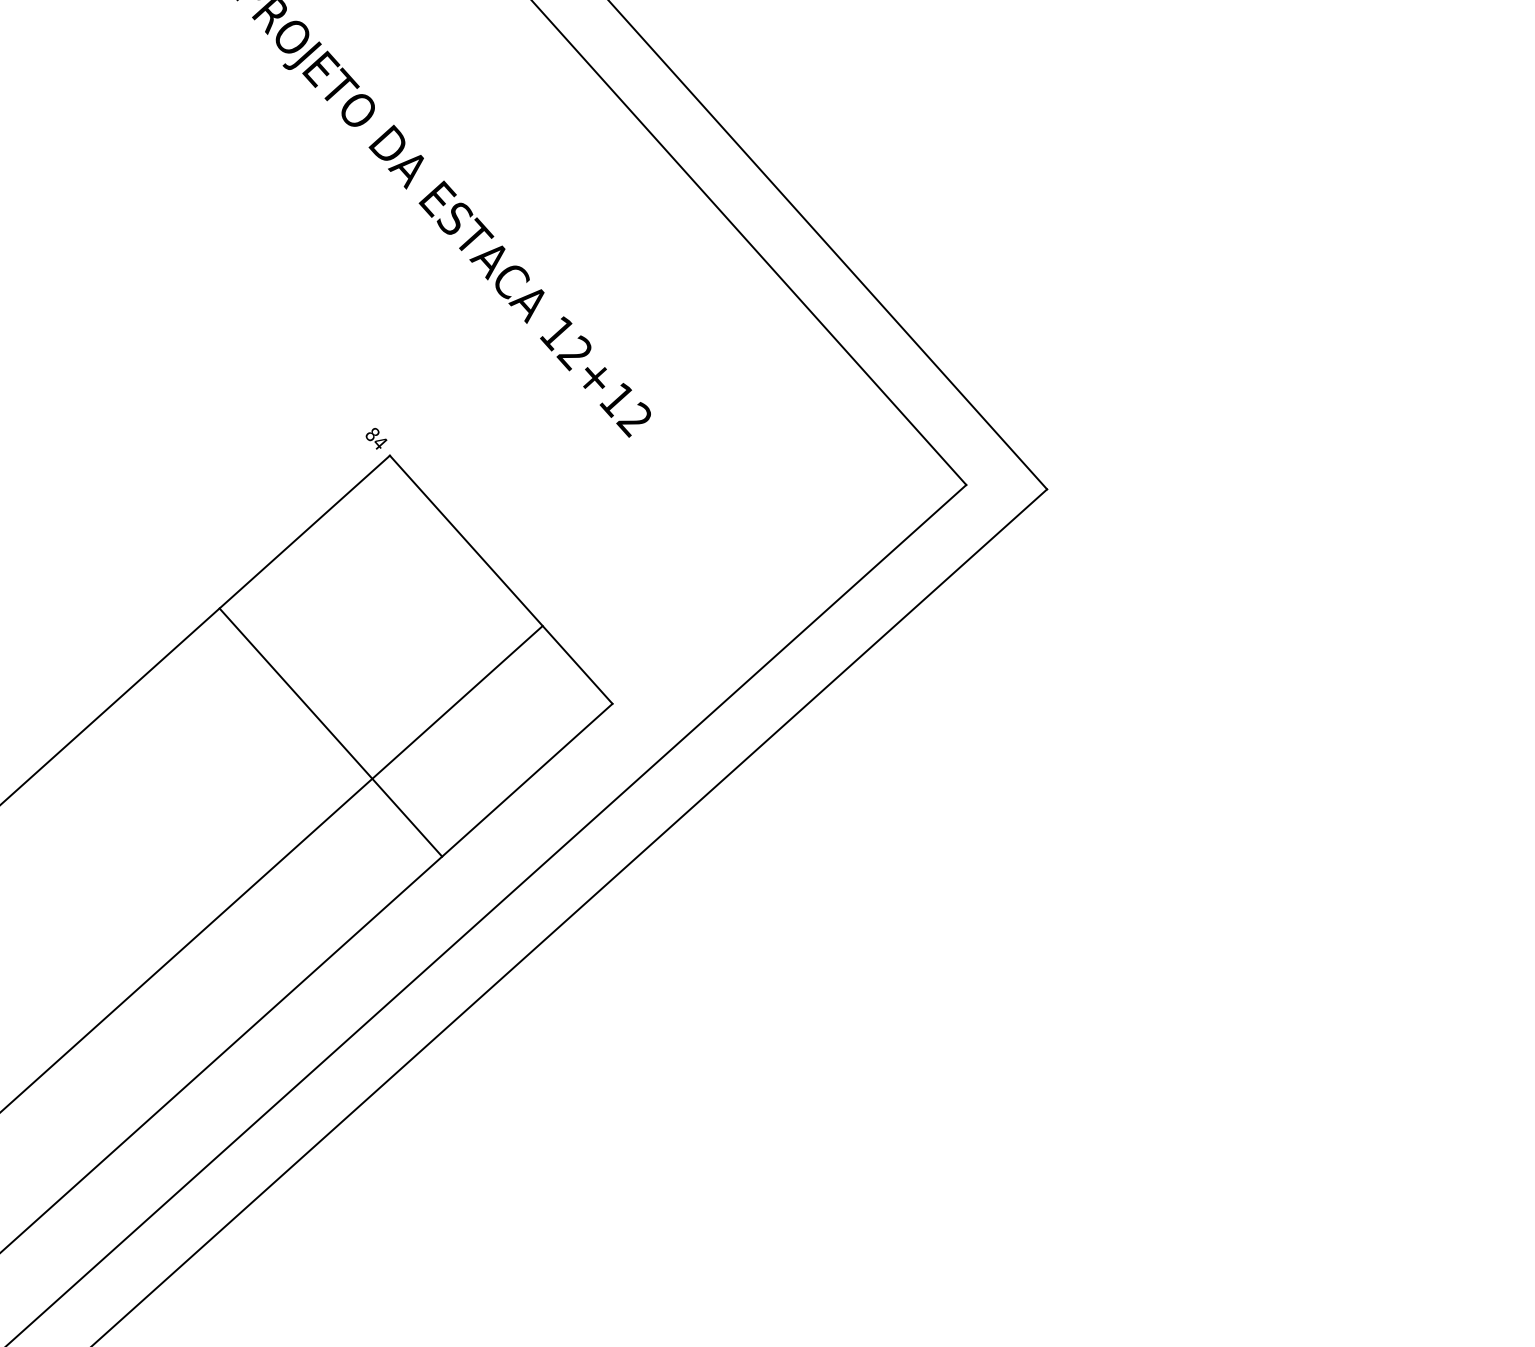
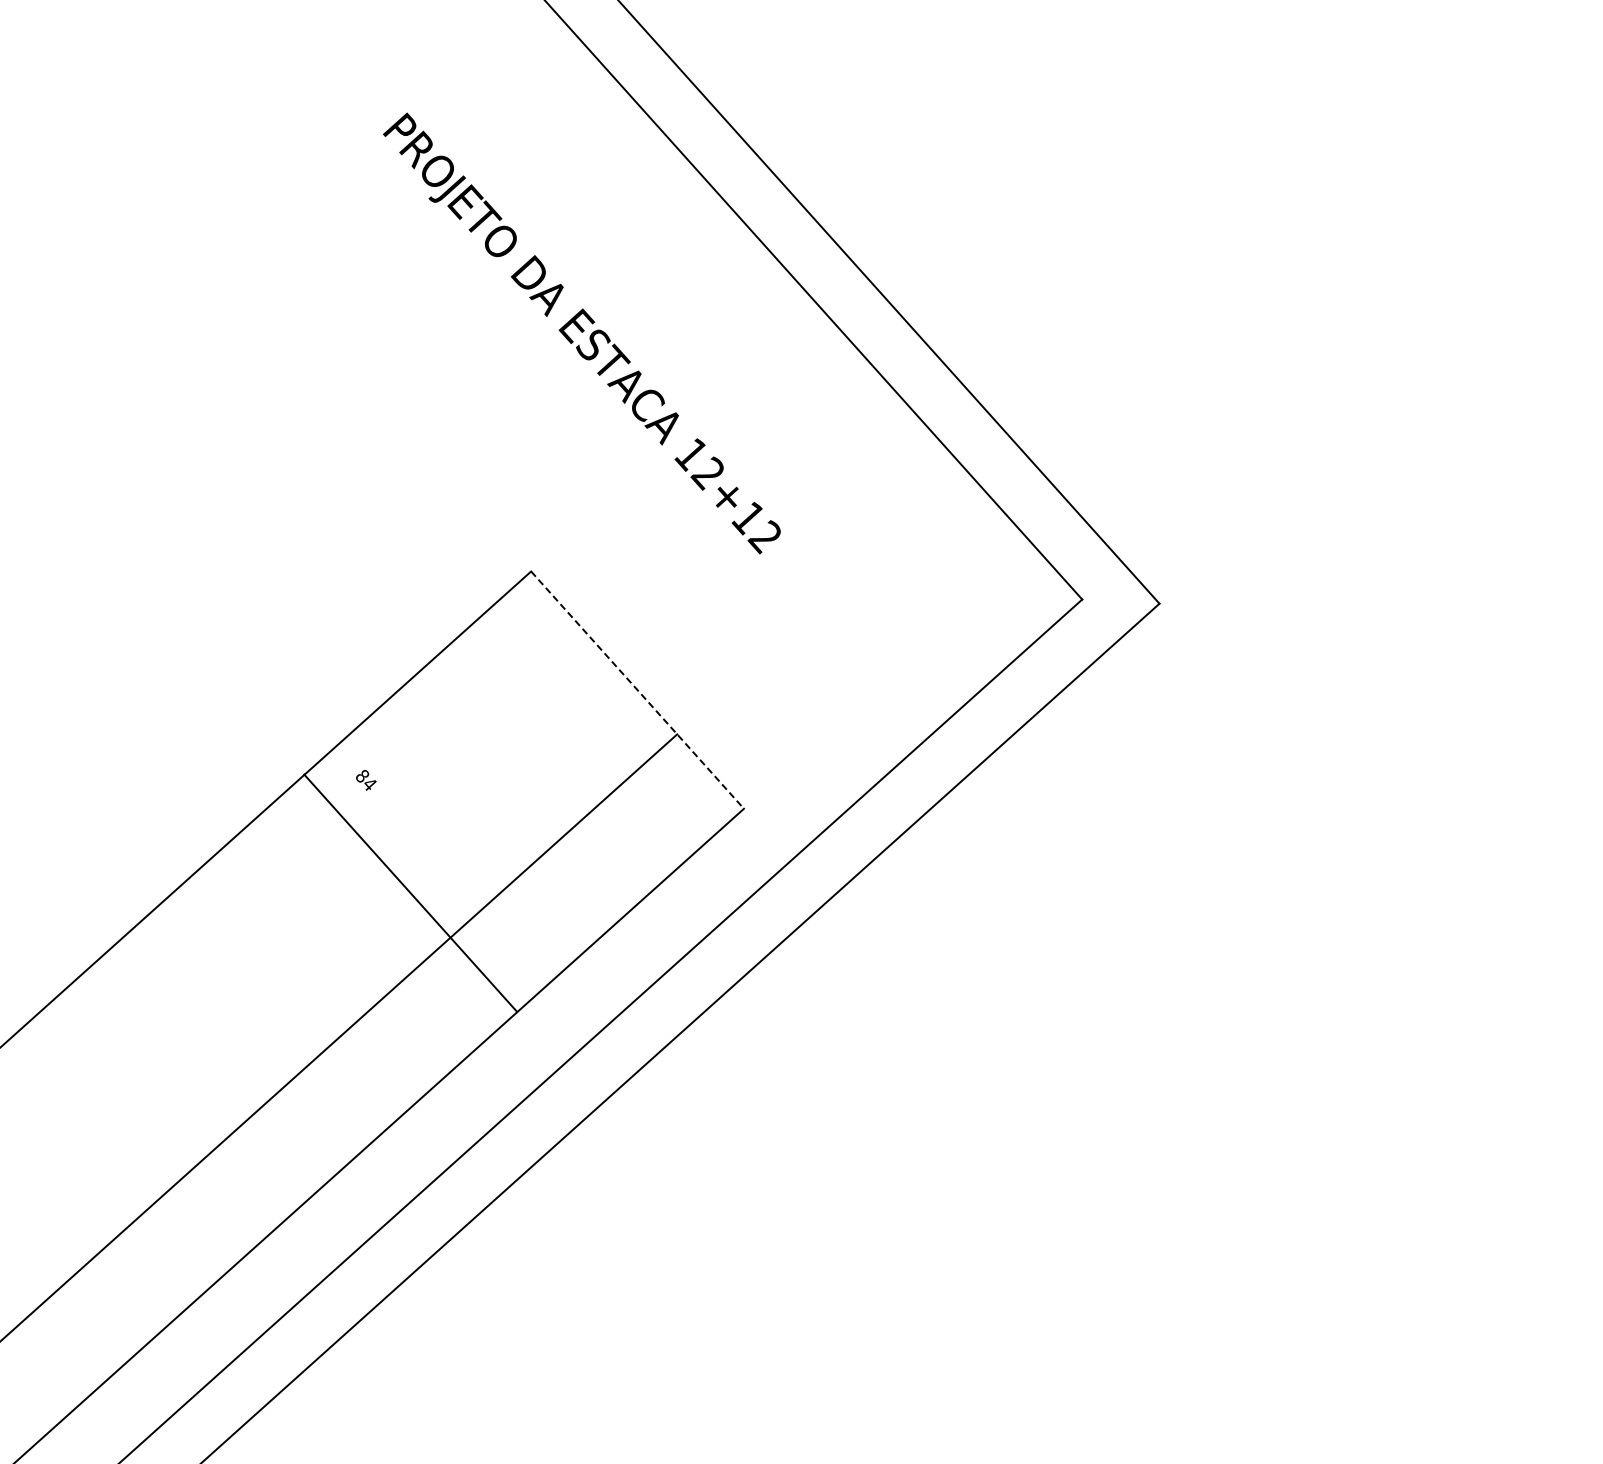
text: (376, 438) -> (366, 780), moved
line: (501, 580) -> (637, 690), solid -> dashed
line: (330, 731) -> (410, 892), moved

